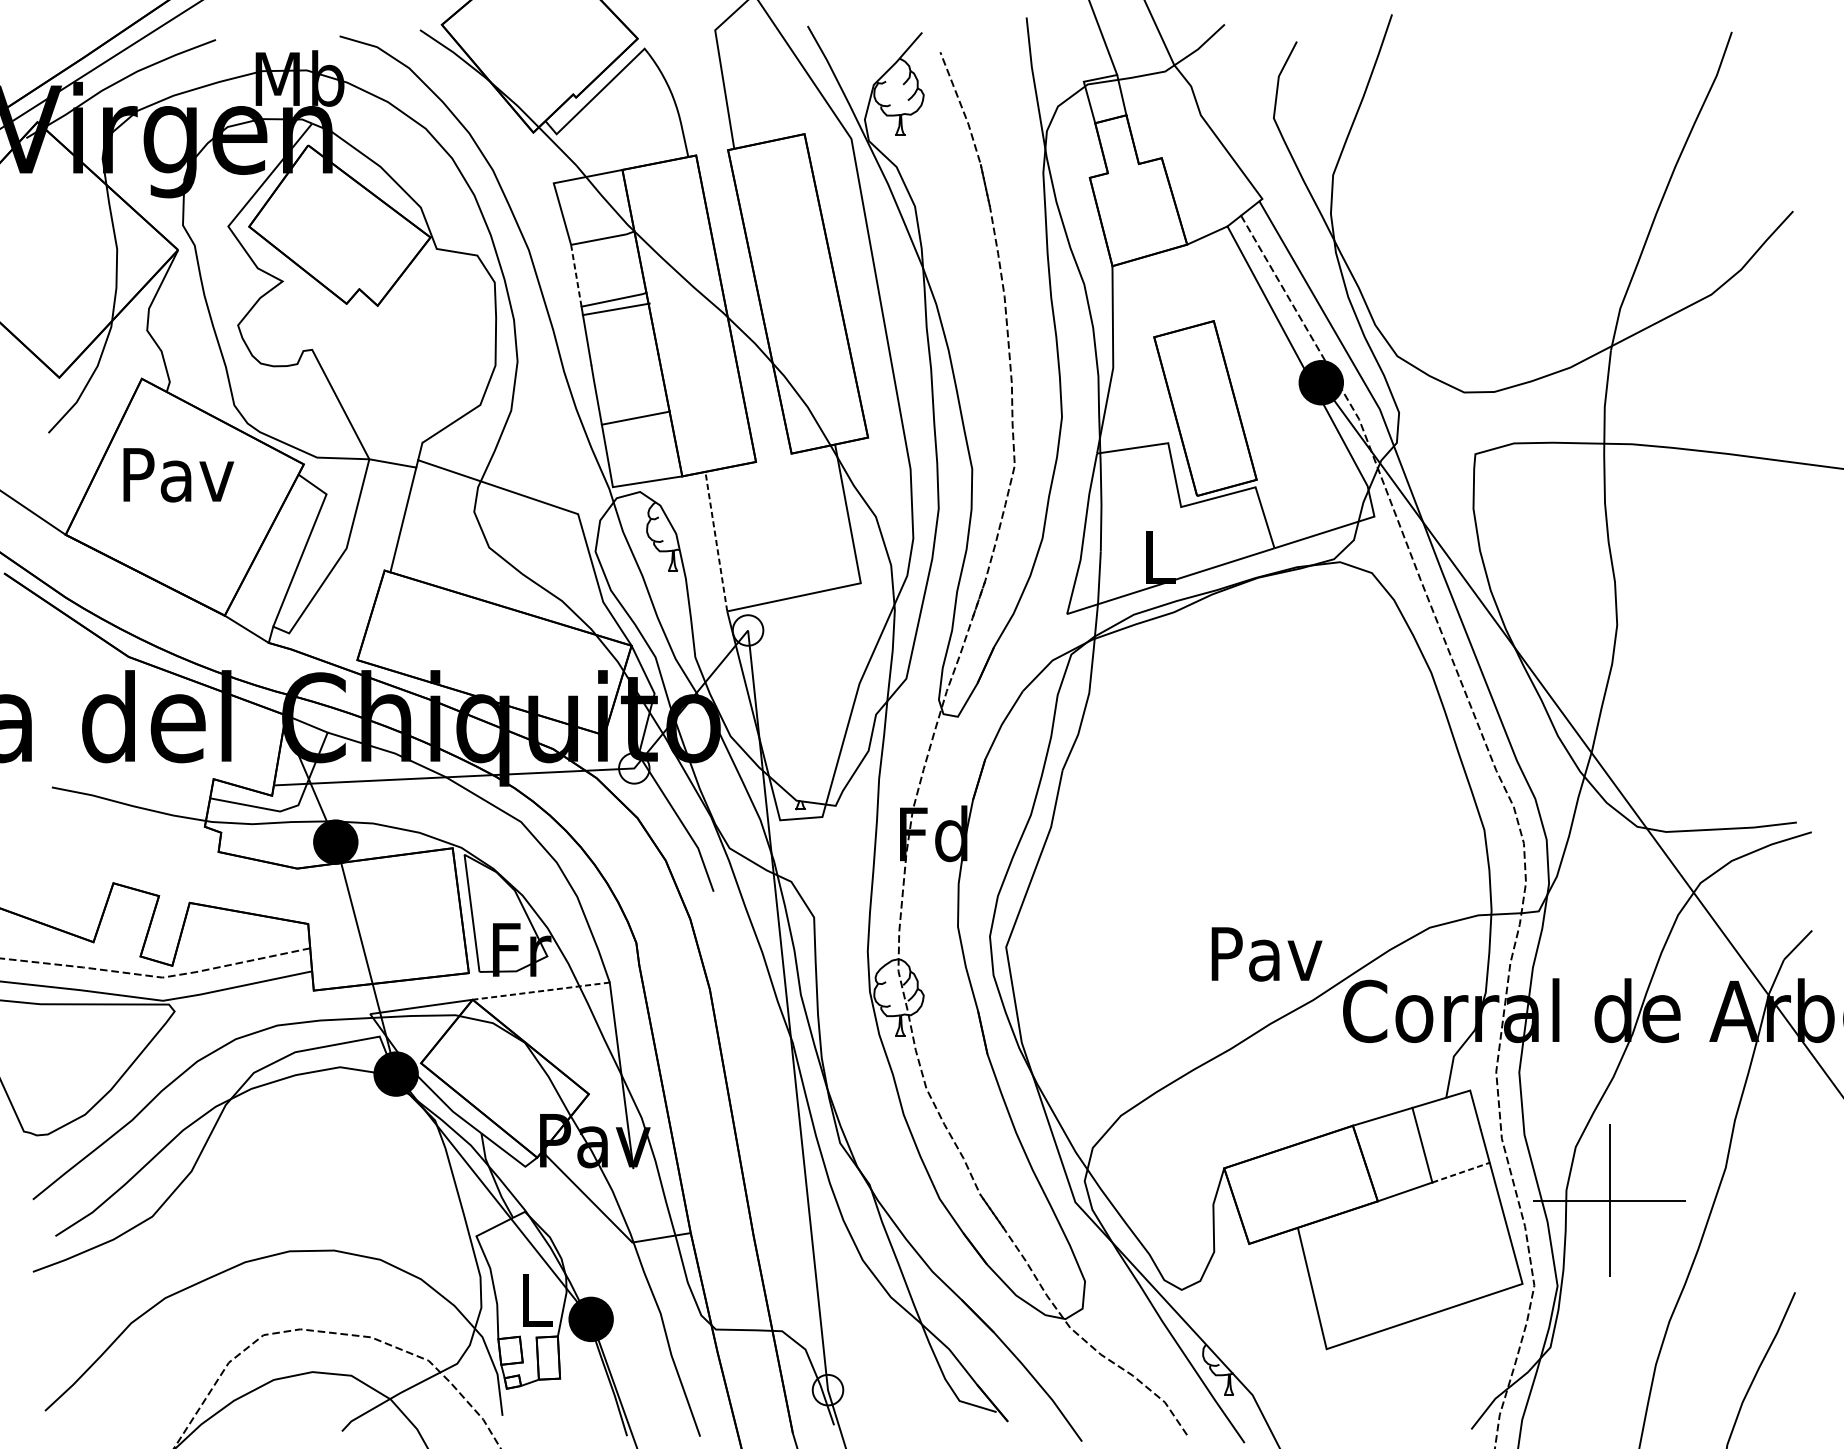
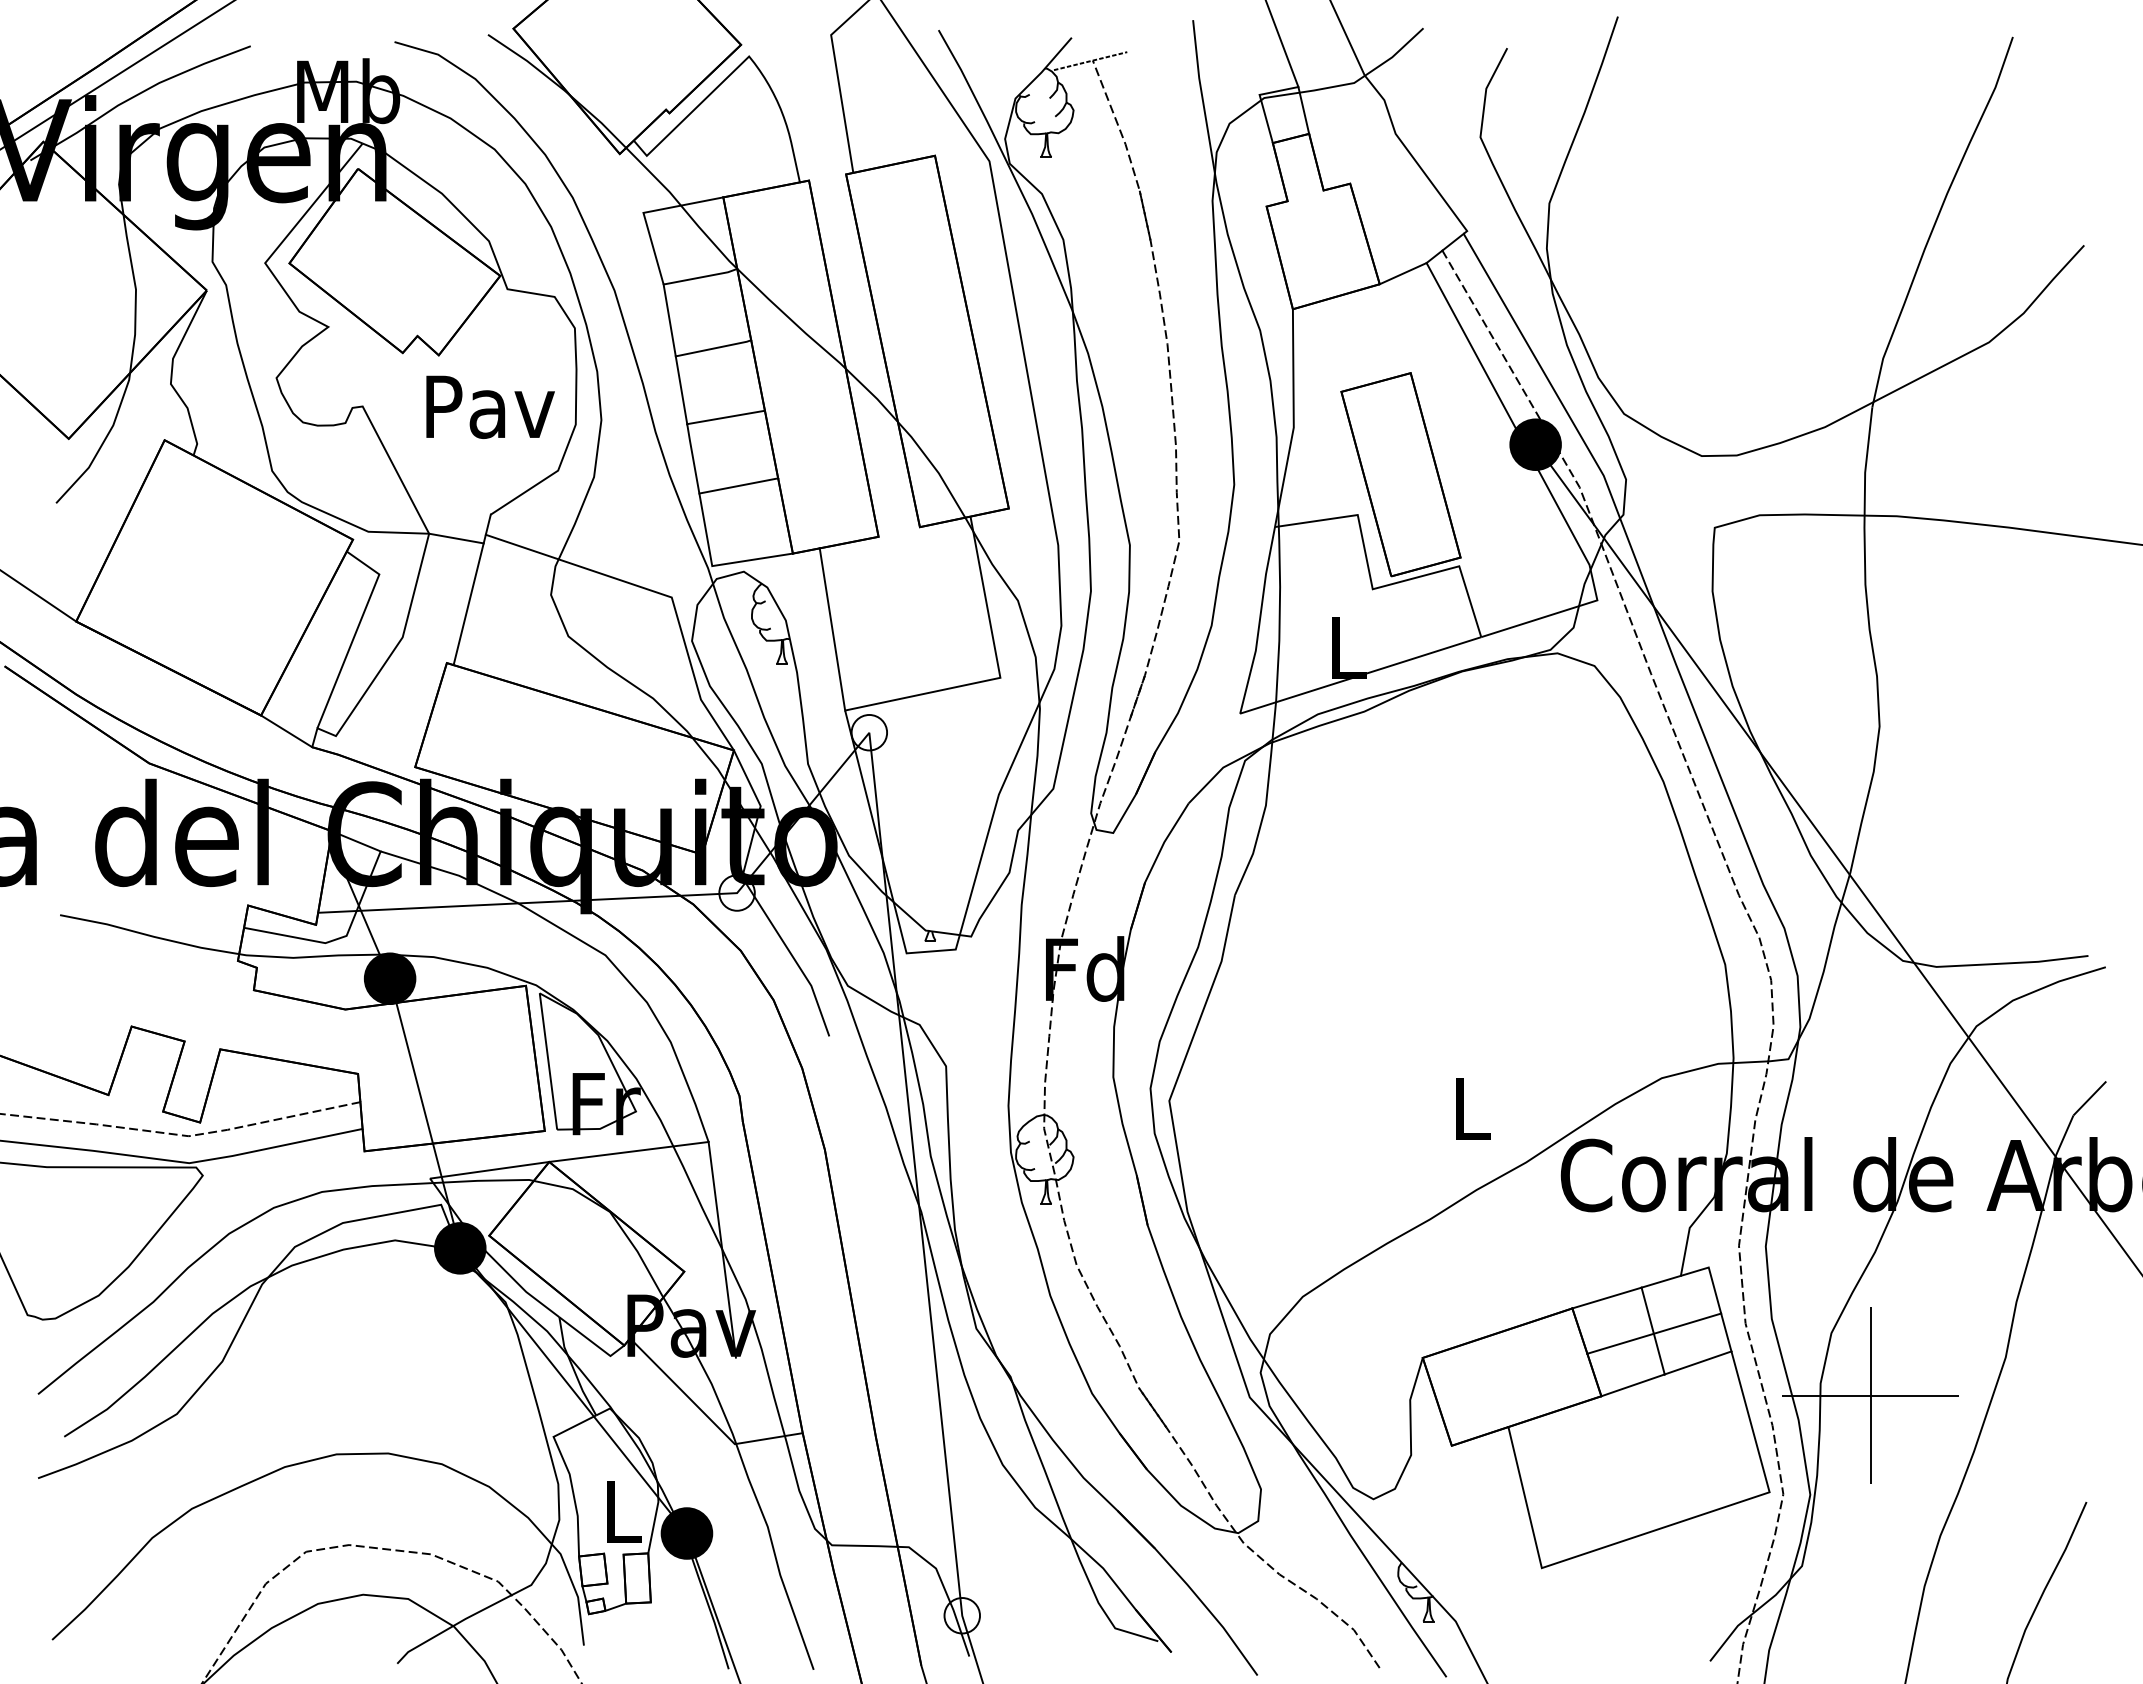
line: (938, 53) -> (1090, 61), added
line: (576, 274) -> (669, 319), dashed -> solid
line: (615, 309) -> (725, 417), moved
text: (178, 474) -> (490, 406), moved
line: (716, 540) -> (832, 628), dashed -> solid
text: (1266, 953) -> (1472, 1108), Pav -> L
line: (540, 991) -> (628, 1152), dashed -> solid
line: (1423, 1147) -> (1654, 1333), added
line: (1461, 1172) -> (1698, 1362), dashed -> solid

